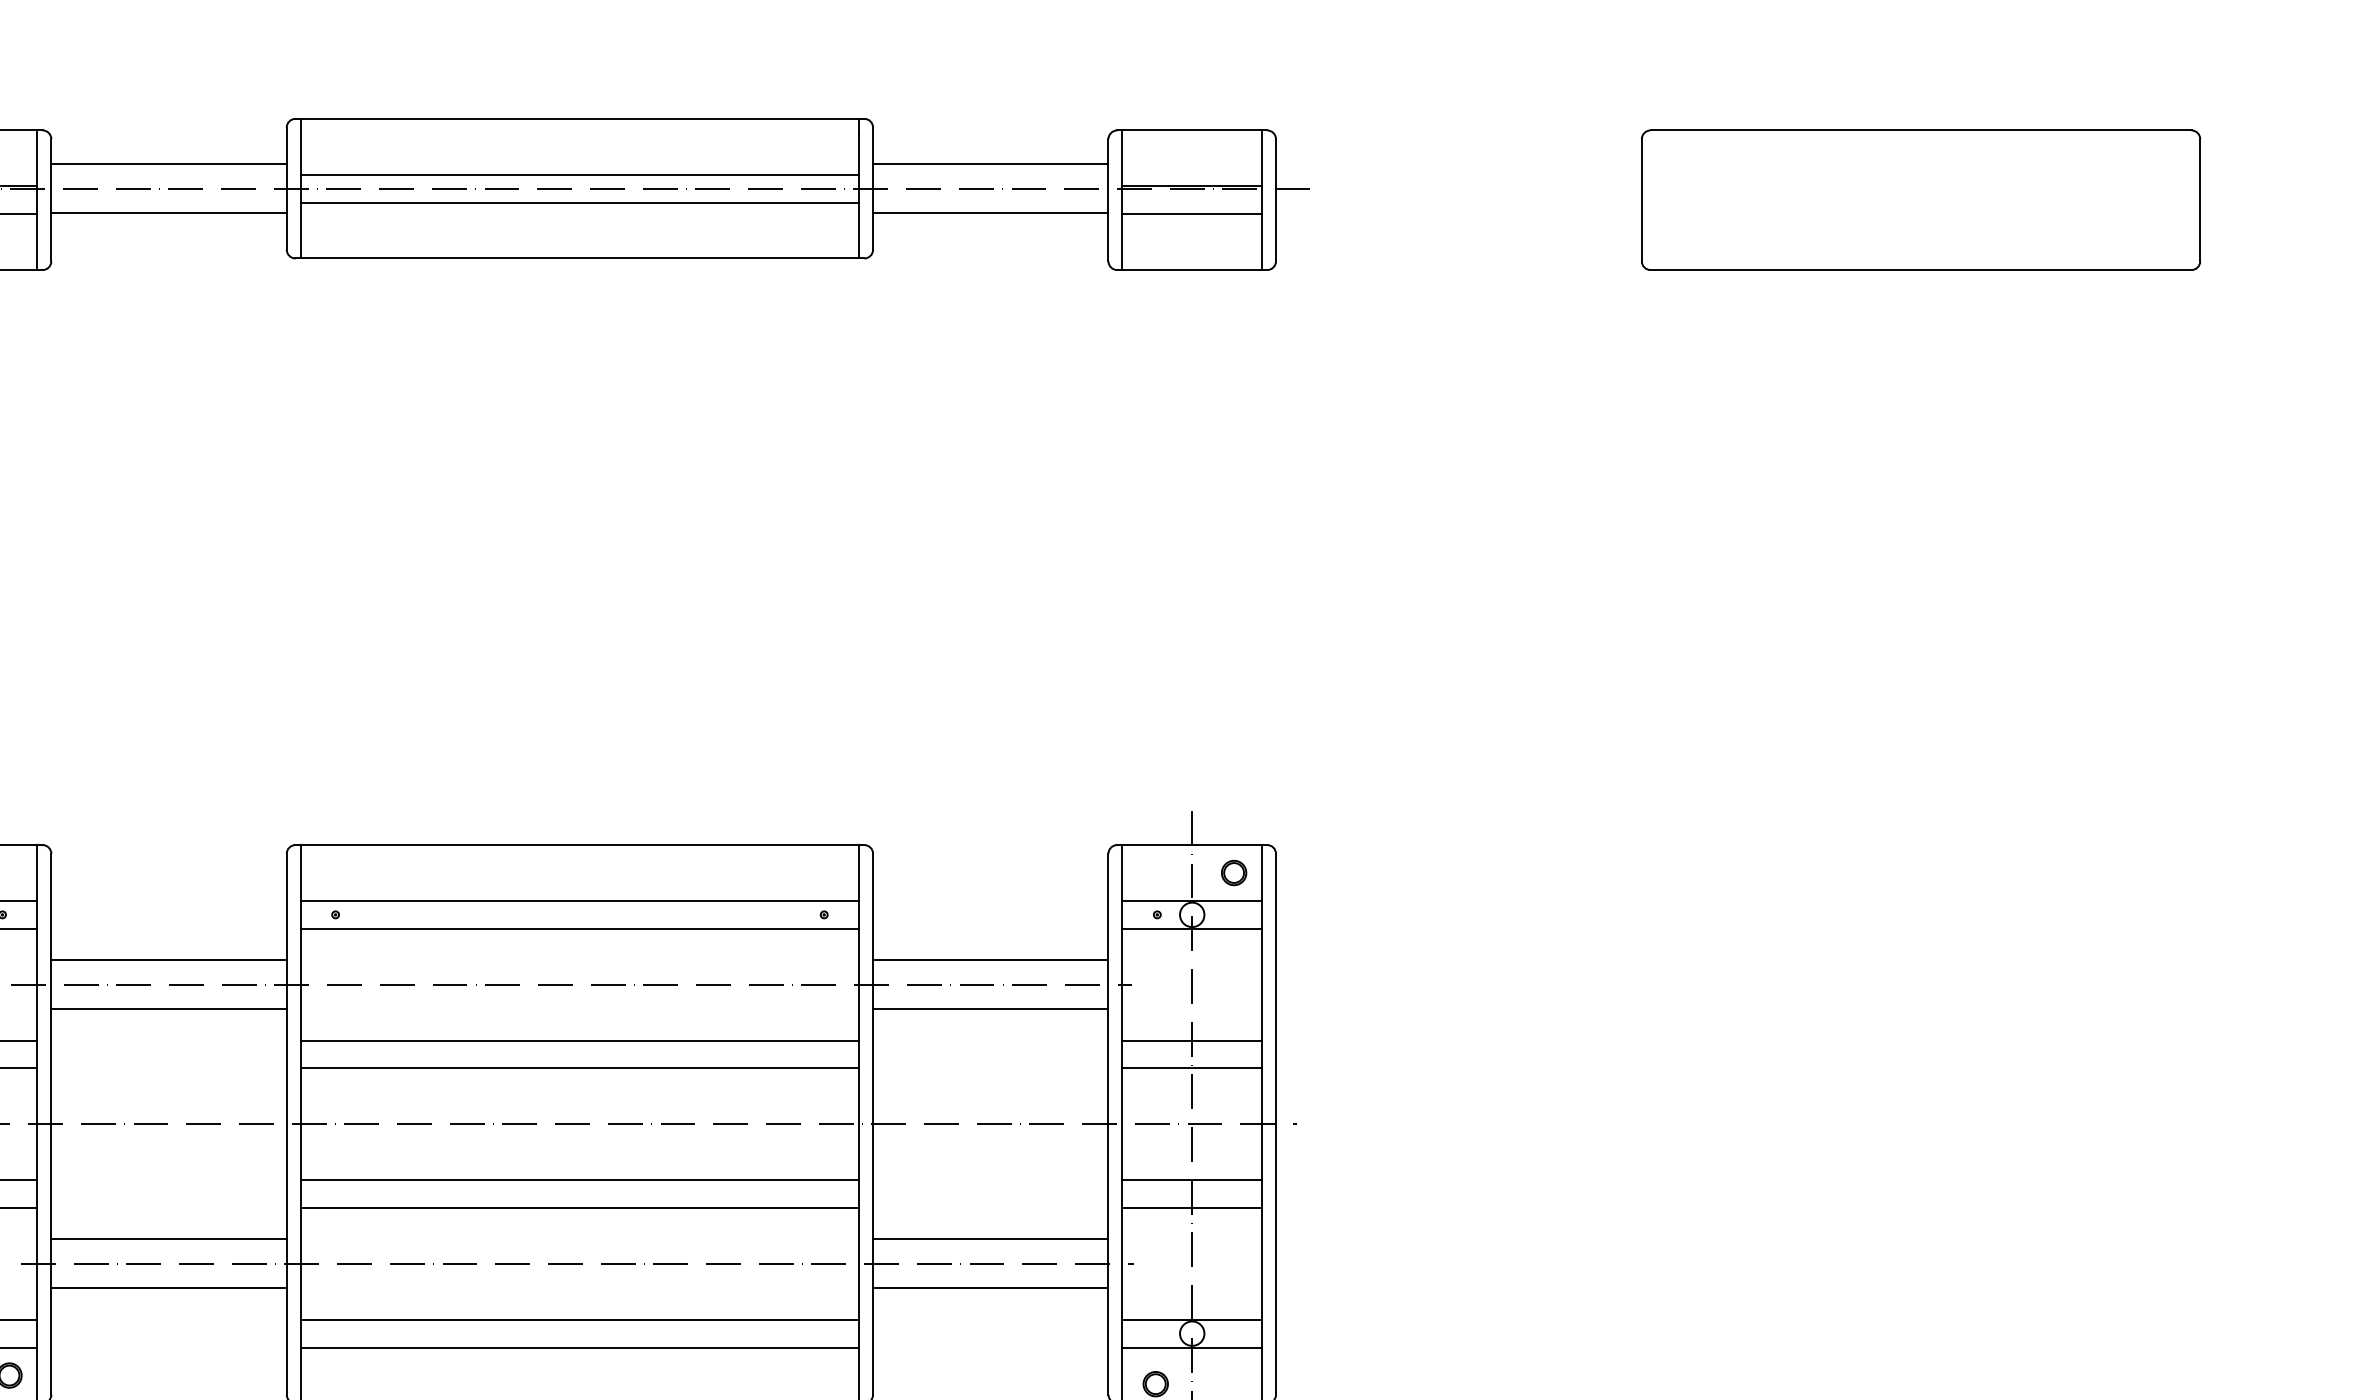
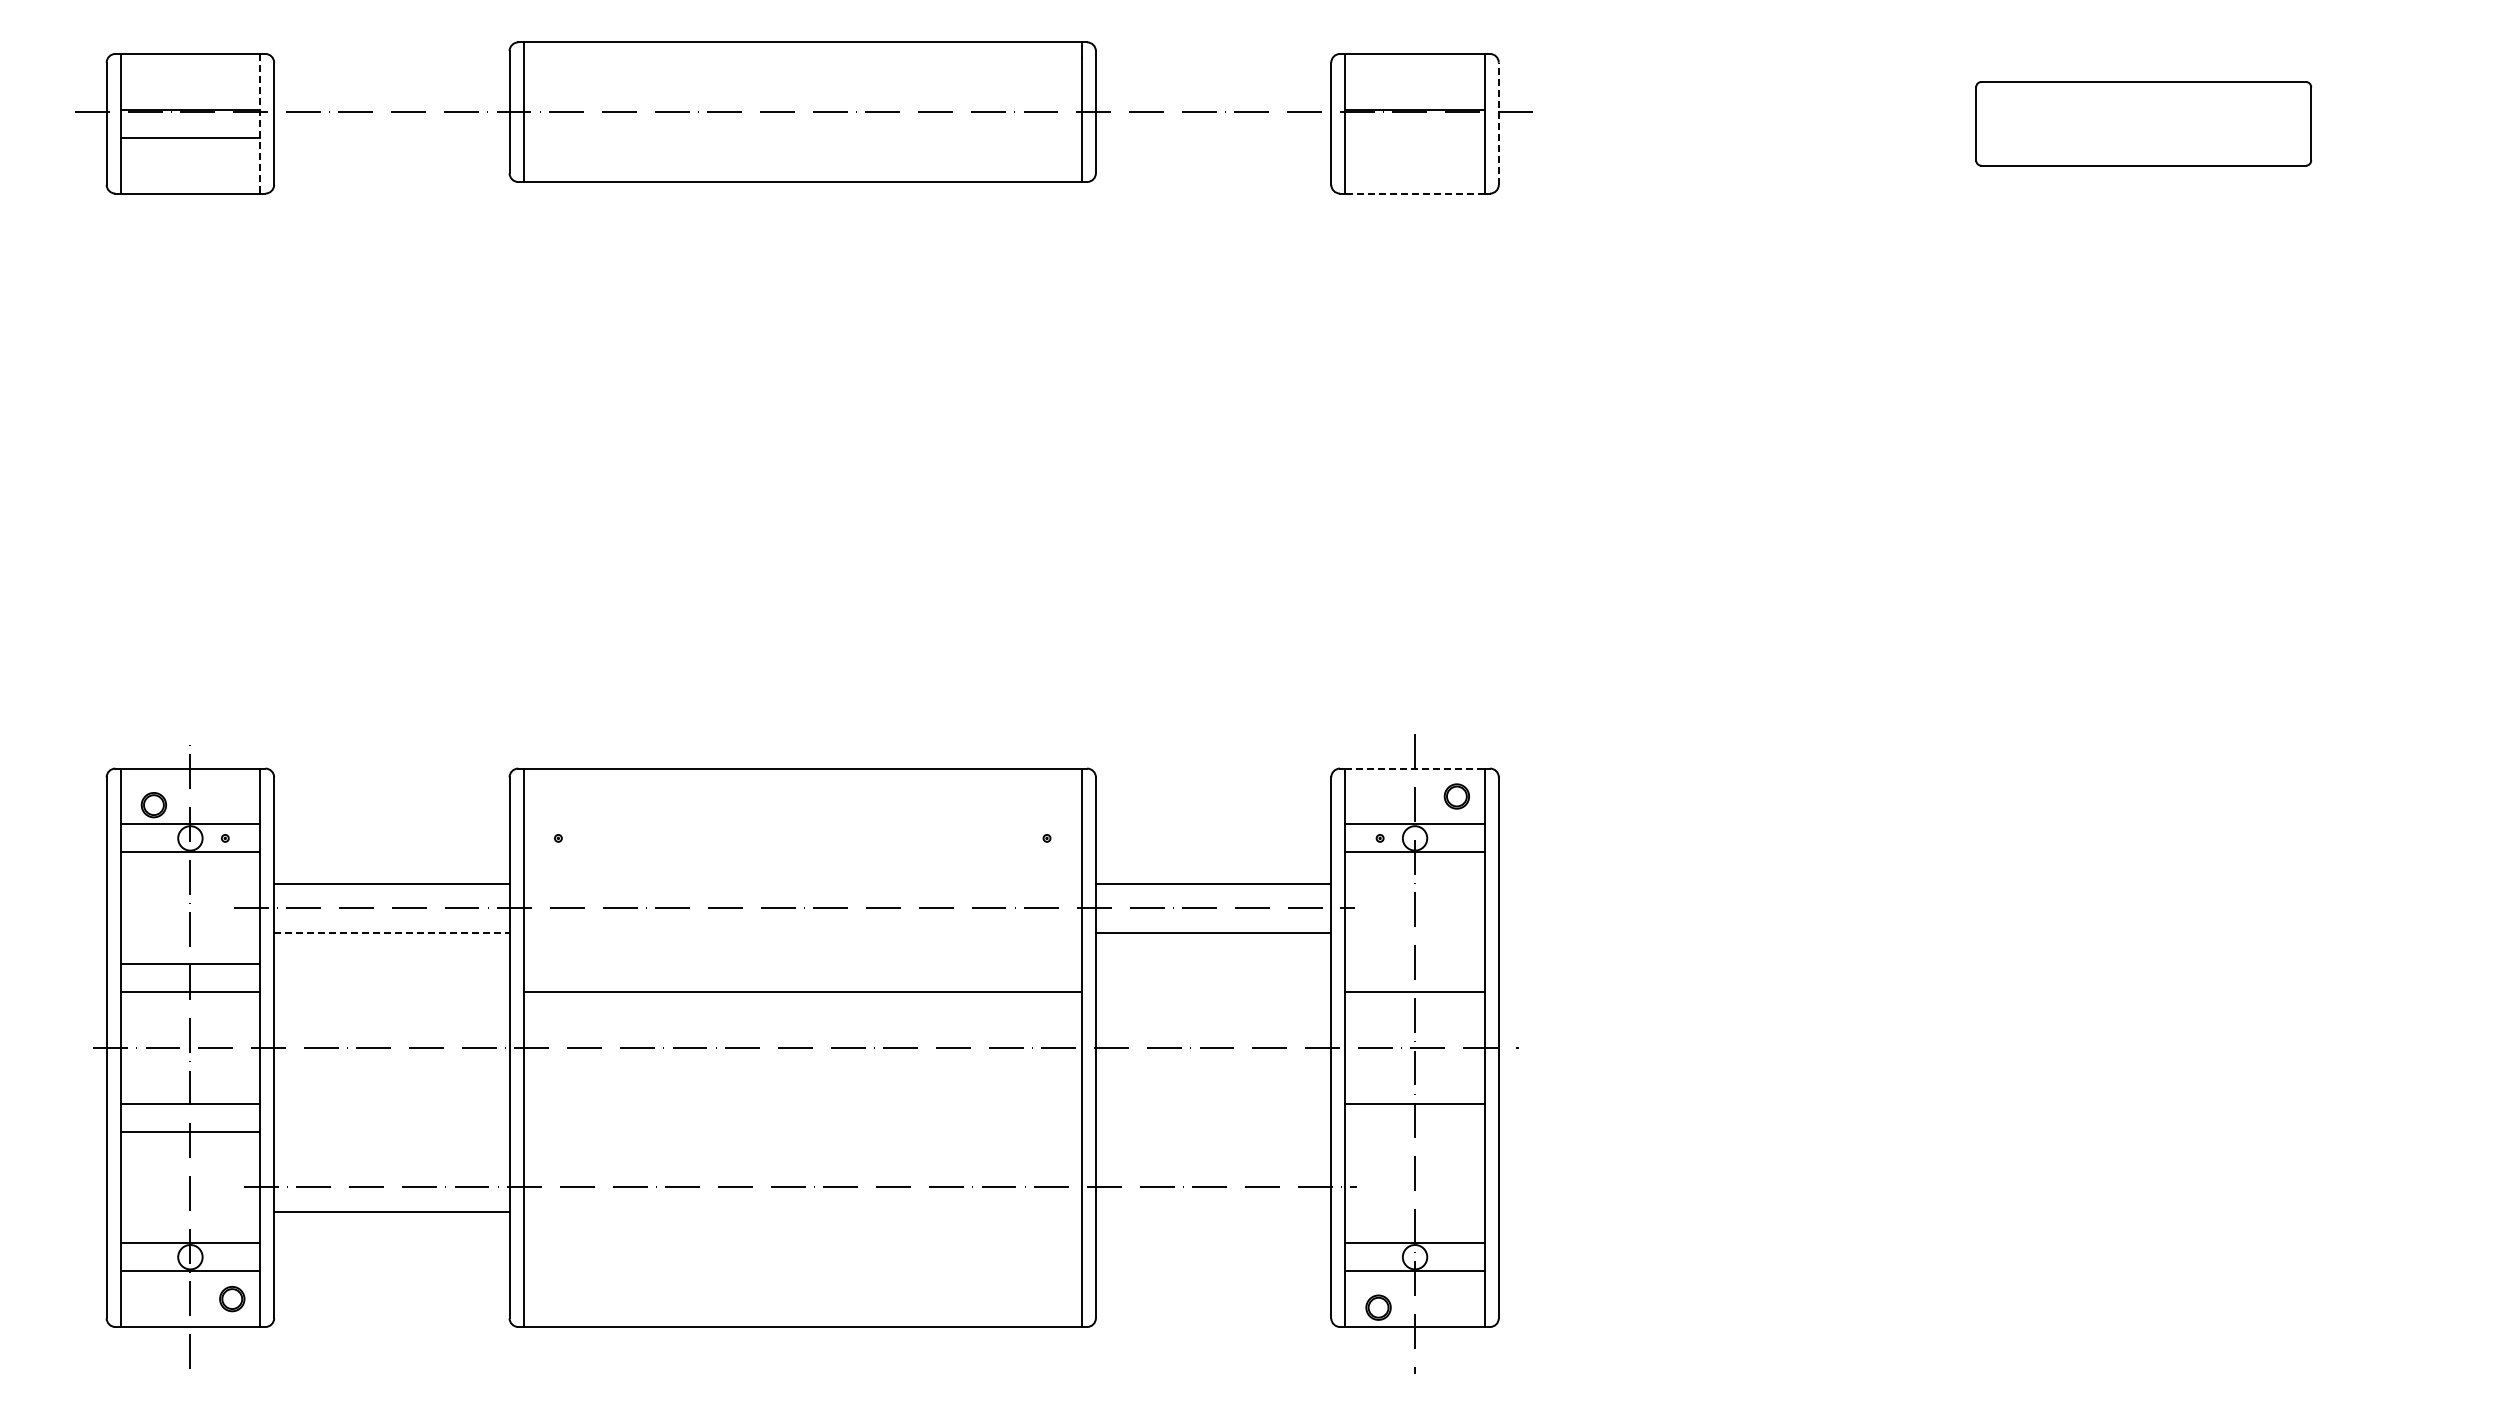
line: (168, 163) -> (391, 87), removed
line: (990, 163) -> (1213, 87), removed
line: (579, 174) -> (802, 98), removed
line: (37, 199) -> (260, 123), solid -> dashed
line: (1275, 199) -> (1498, 123), solid -> dashed
part: (1920, 199) -> (2143, 123), size x0.6
line: (579, 202) -> (802, 126), removed
line: (168, 212) -> (391, 136), removed
line: (990, 212) -> (1213, 136), removed
line: (1191, 213) -> (1414, 137), removed
line: (1192, 269) -> (1415, 193), solid -> dashed
line: (1192, 844) -> (1415, 768), solid -> dashed
line: (579, 900) -> (802, 824), removed
line: (579, 928) -> (802, 852), removed
line: (168, 1008) -> (391, 932), solid -> dashed
line: (579, 1040) -> (802, 964), removed
line: (1191, 1040) -> (1414, 964), removed
line: (579, 1179) -> (802, 1103), removed
line: (579, 1207) -> (802, 1131), removed
line: (1191, 1207) -> (1414, 1131), removed
line: (168, 1238) -> (391, 1162), removed
line: (990, 1238) -> (1213, 1162), removed
line: (990, 1287) -> (1213, 1211), removed
line: (579, 1319) -> (802, 1243), removed
line: (579, 1347) -> (802, 1271), removed

